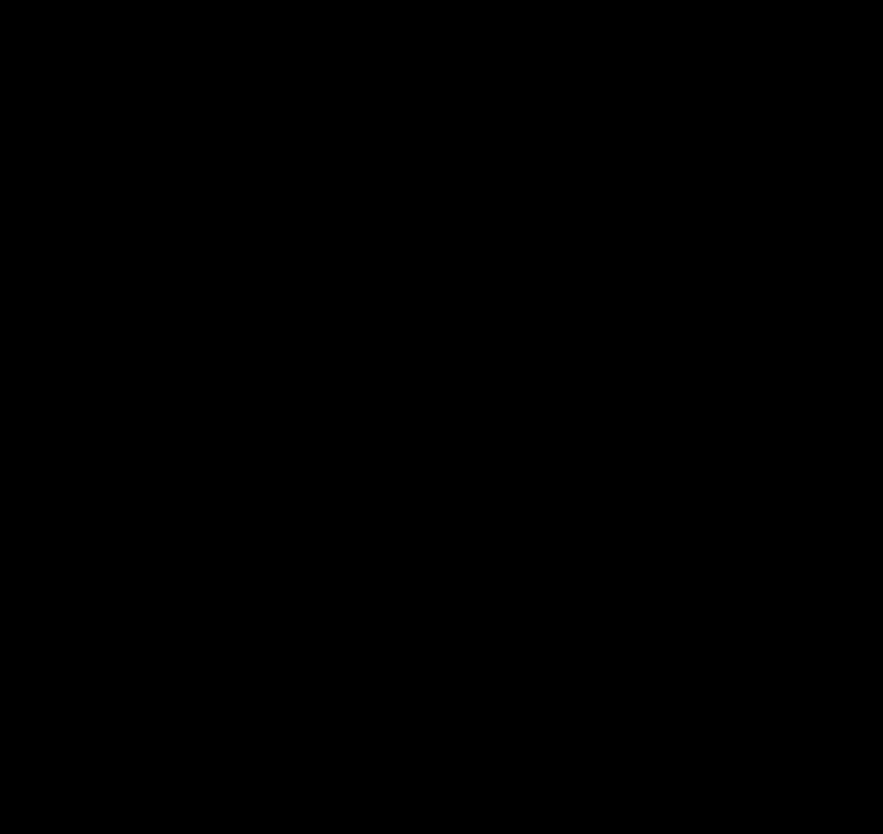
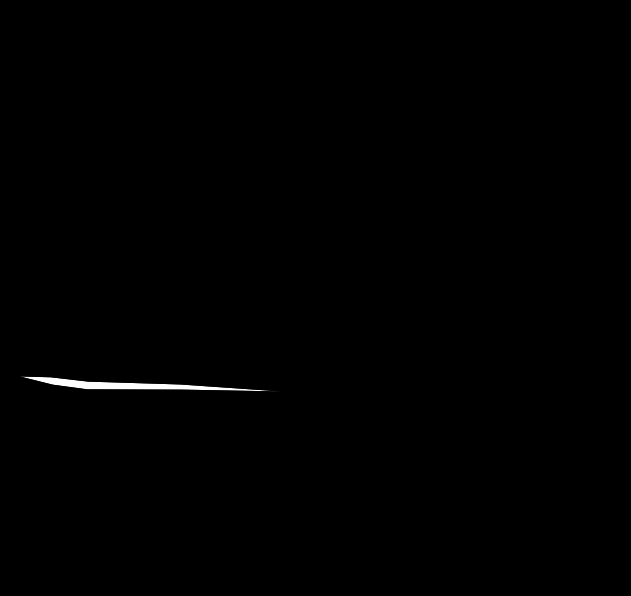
fill: (230, 537) -> (164, 384), removed

